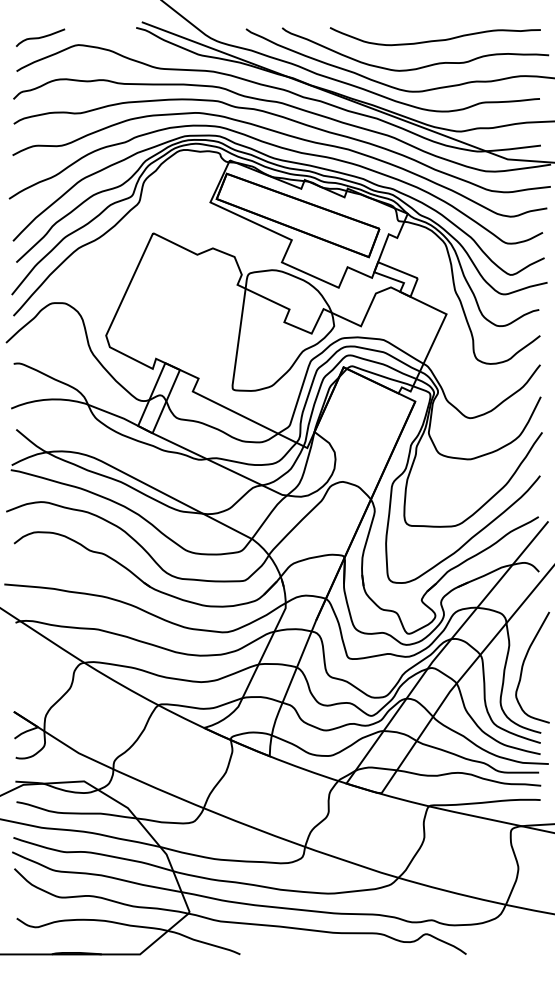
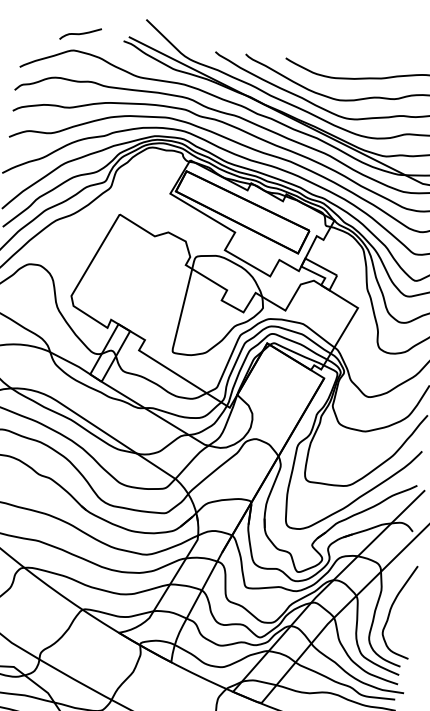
curve: (40, 37) -> (80, 33), moved

